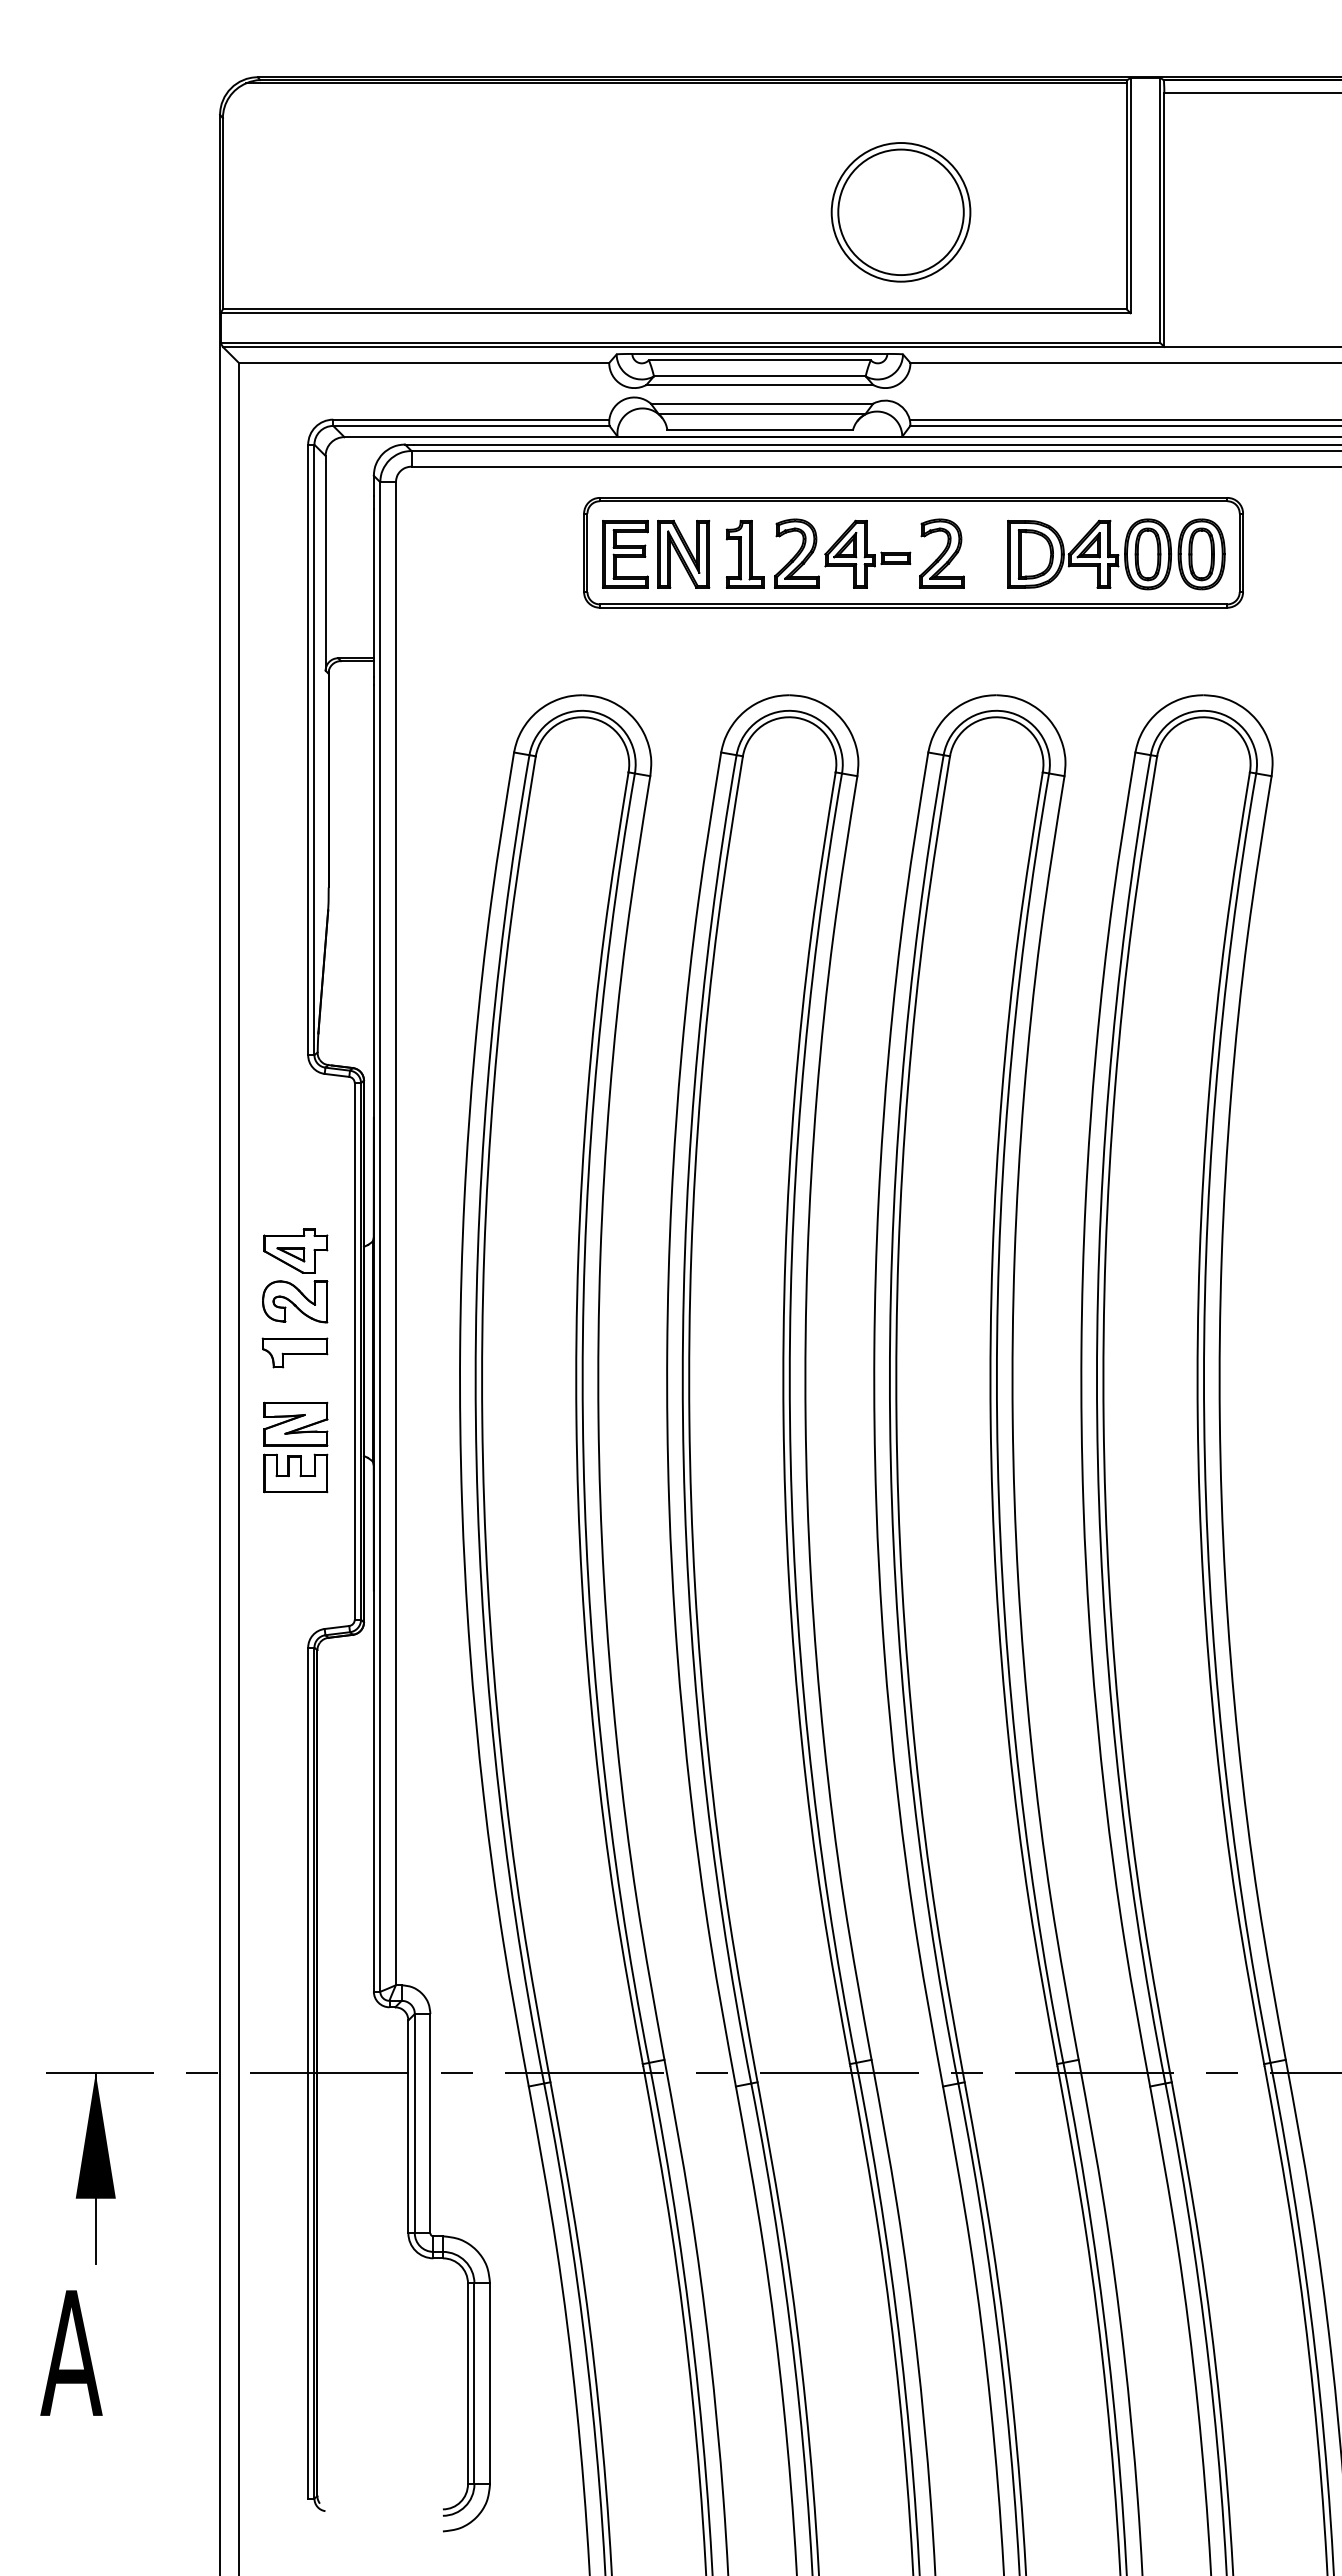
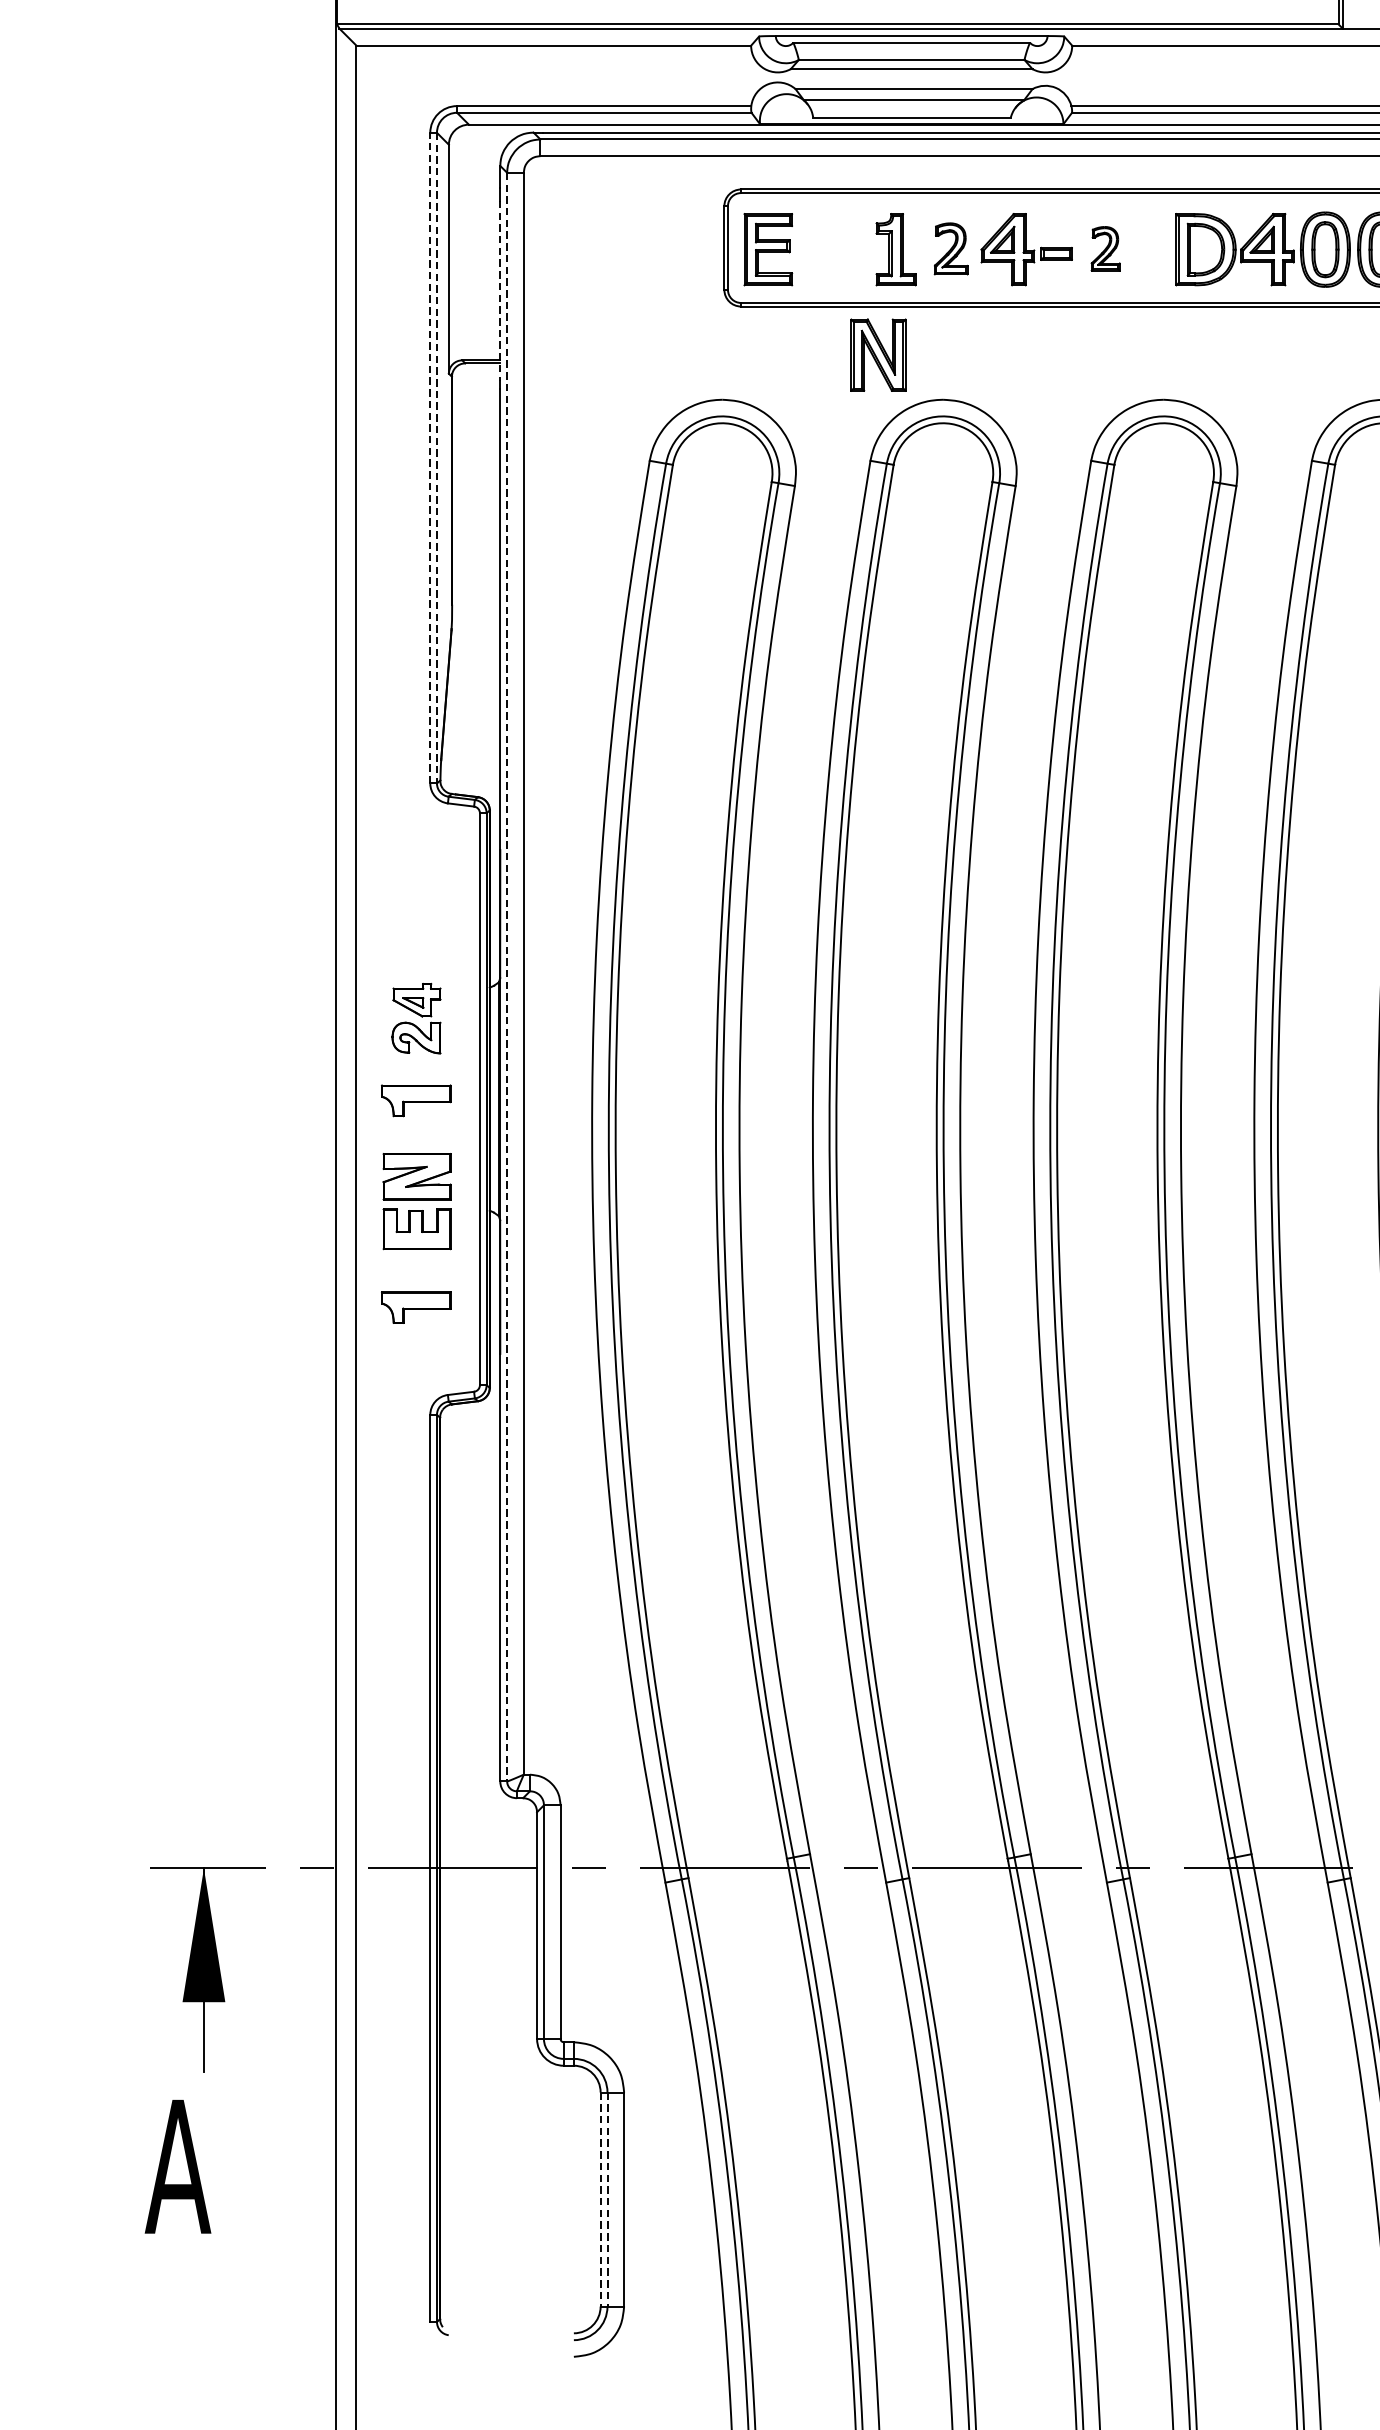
part: (683, 553) -> (878, 354), moved
part: (796, 553) -> (950, 248), size x0.7
part: (941, 553) -> (1105, 248), size x0.6
line: (373, 593) -> (499, 291), solid -> dashed
line: (308, 749) -> (430, 457), solid -> dashed
line: (314, 750) -> (437, 458), solid -> dashed
line: (380, 1236) -> (507, 976), solid -> dashed
part: (295, 1275) -> (416, 1018), size x0.7
part: (294, 1546) -> (415, 1307), added
line: (468, 2384) -> (601, 2200), solid -> dashed
line: (474, 2384) -> (607, 2200), solid -> dashed

